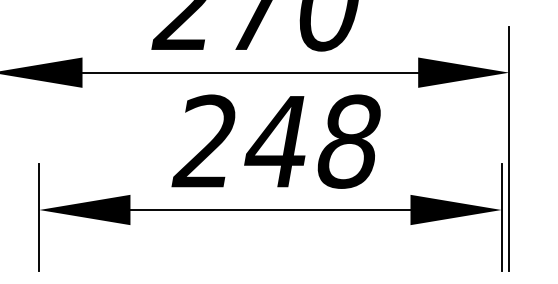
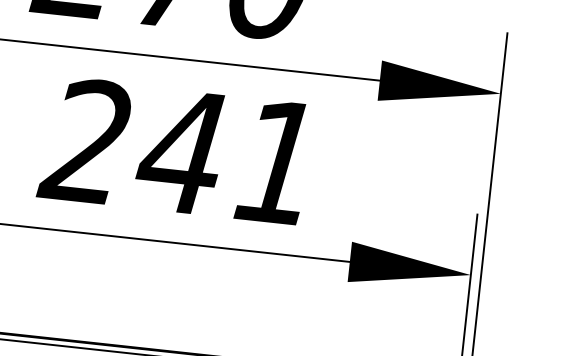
text: (348, 141) -> (277, 161), 248 -> 241

